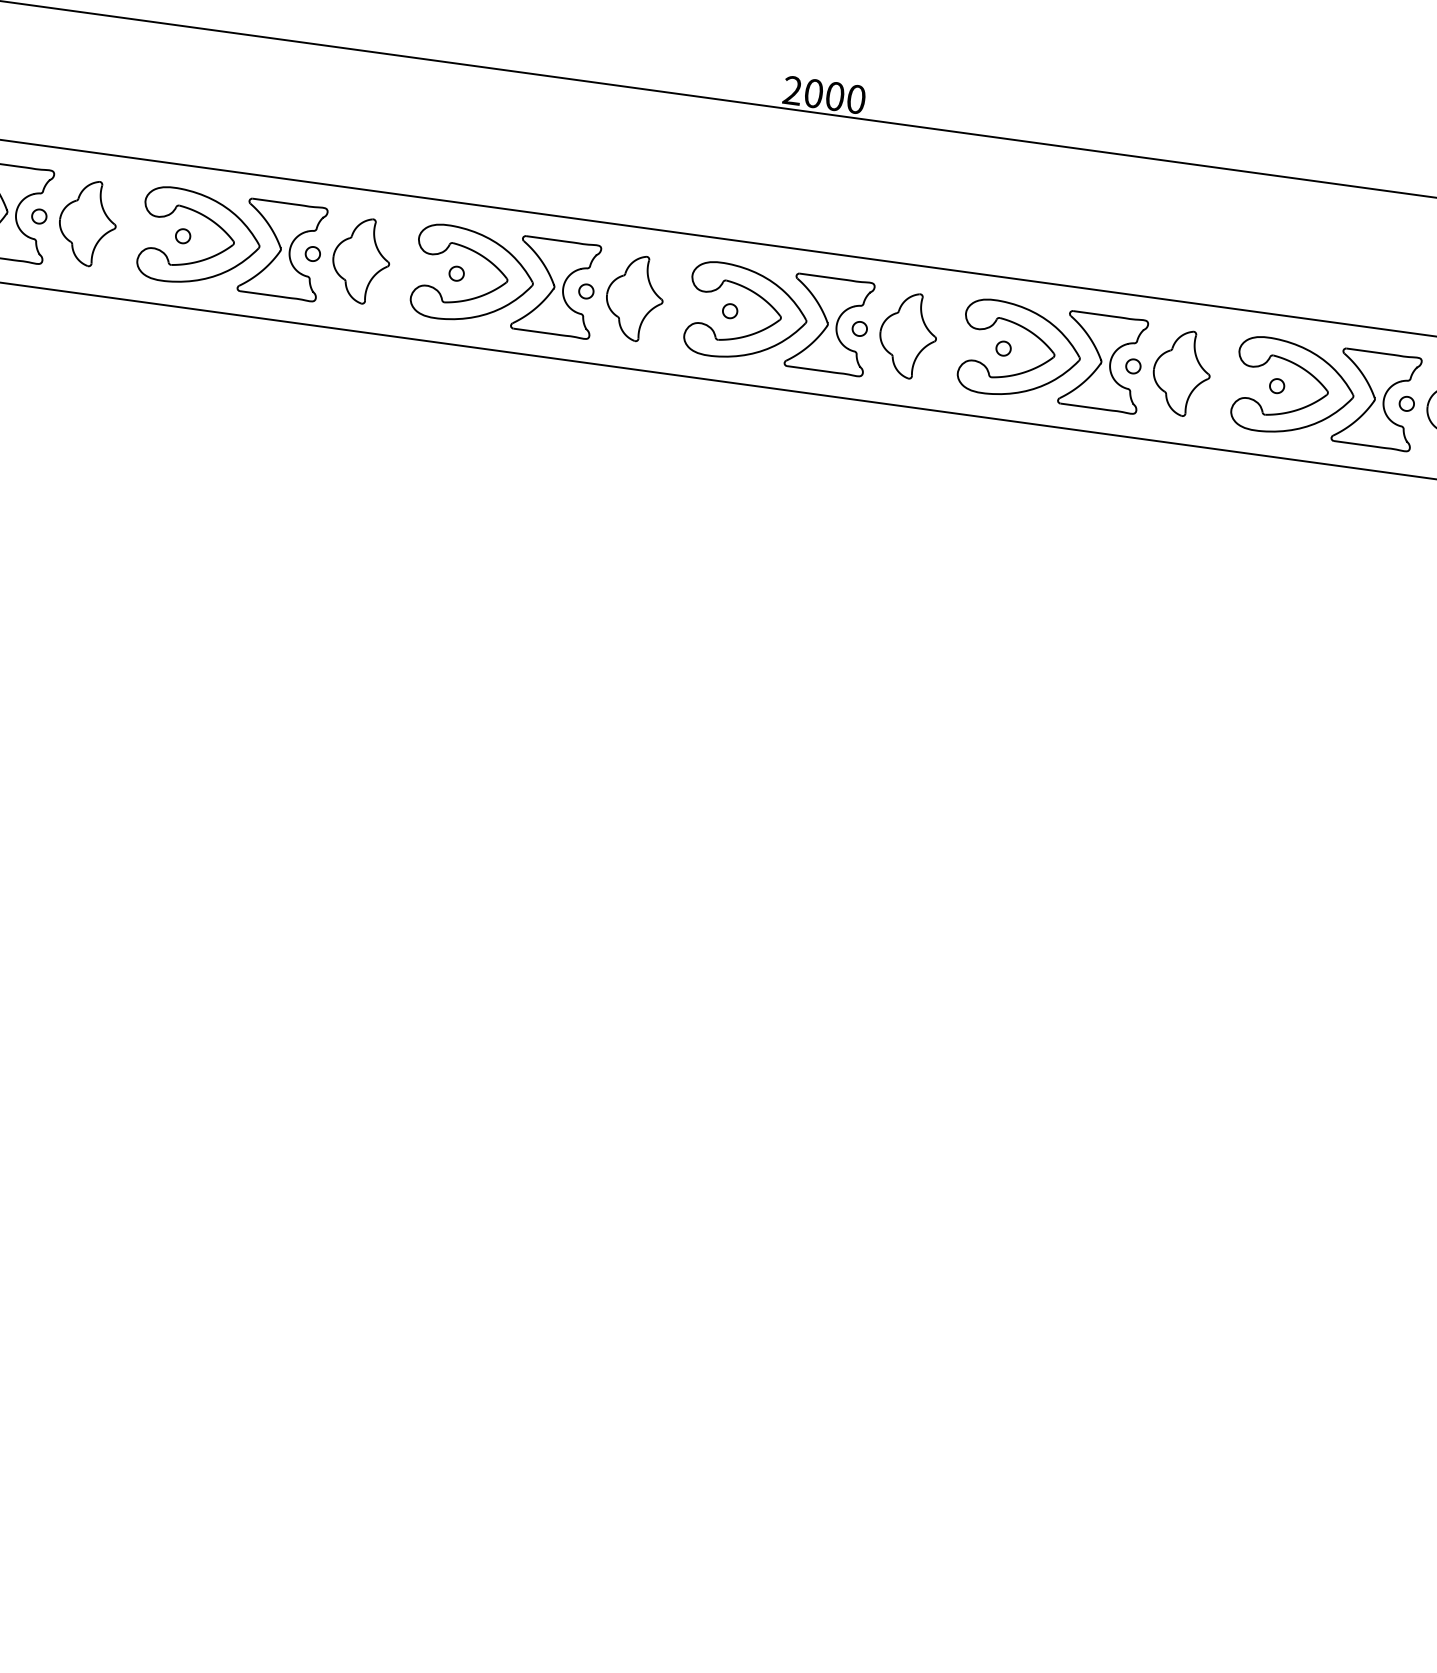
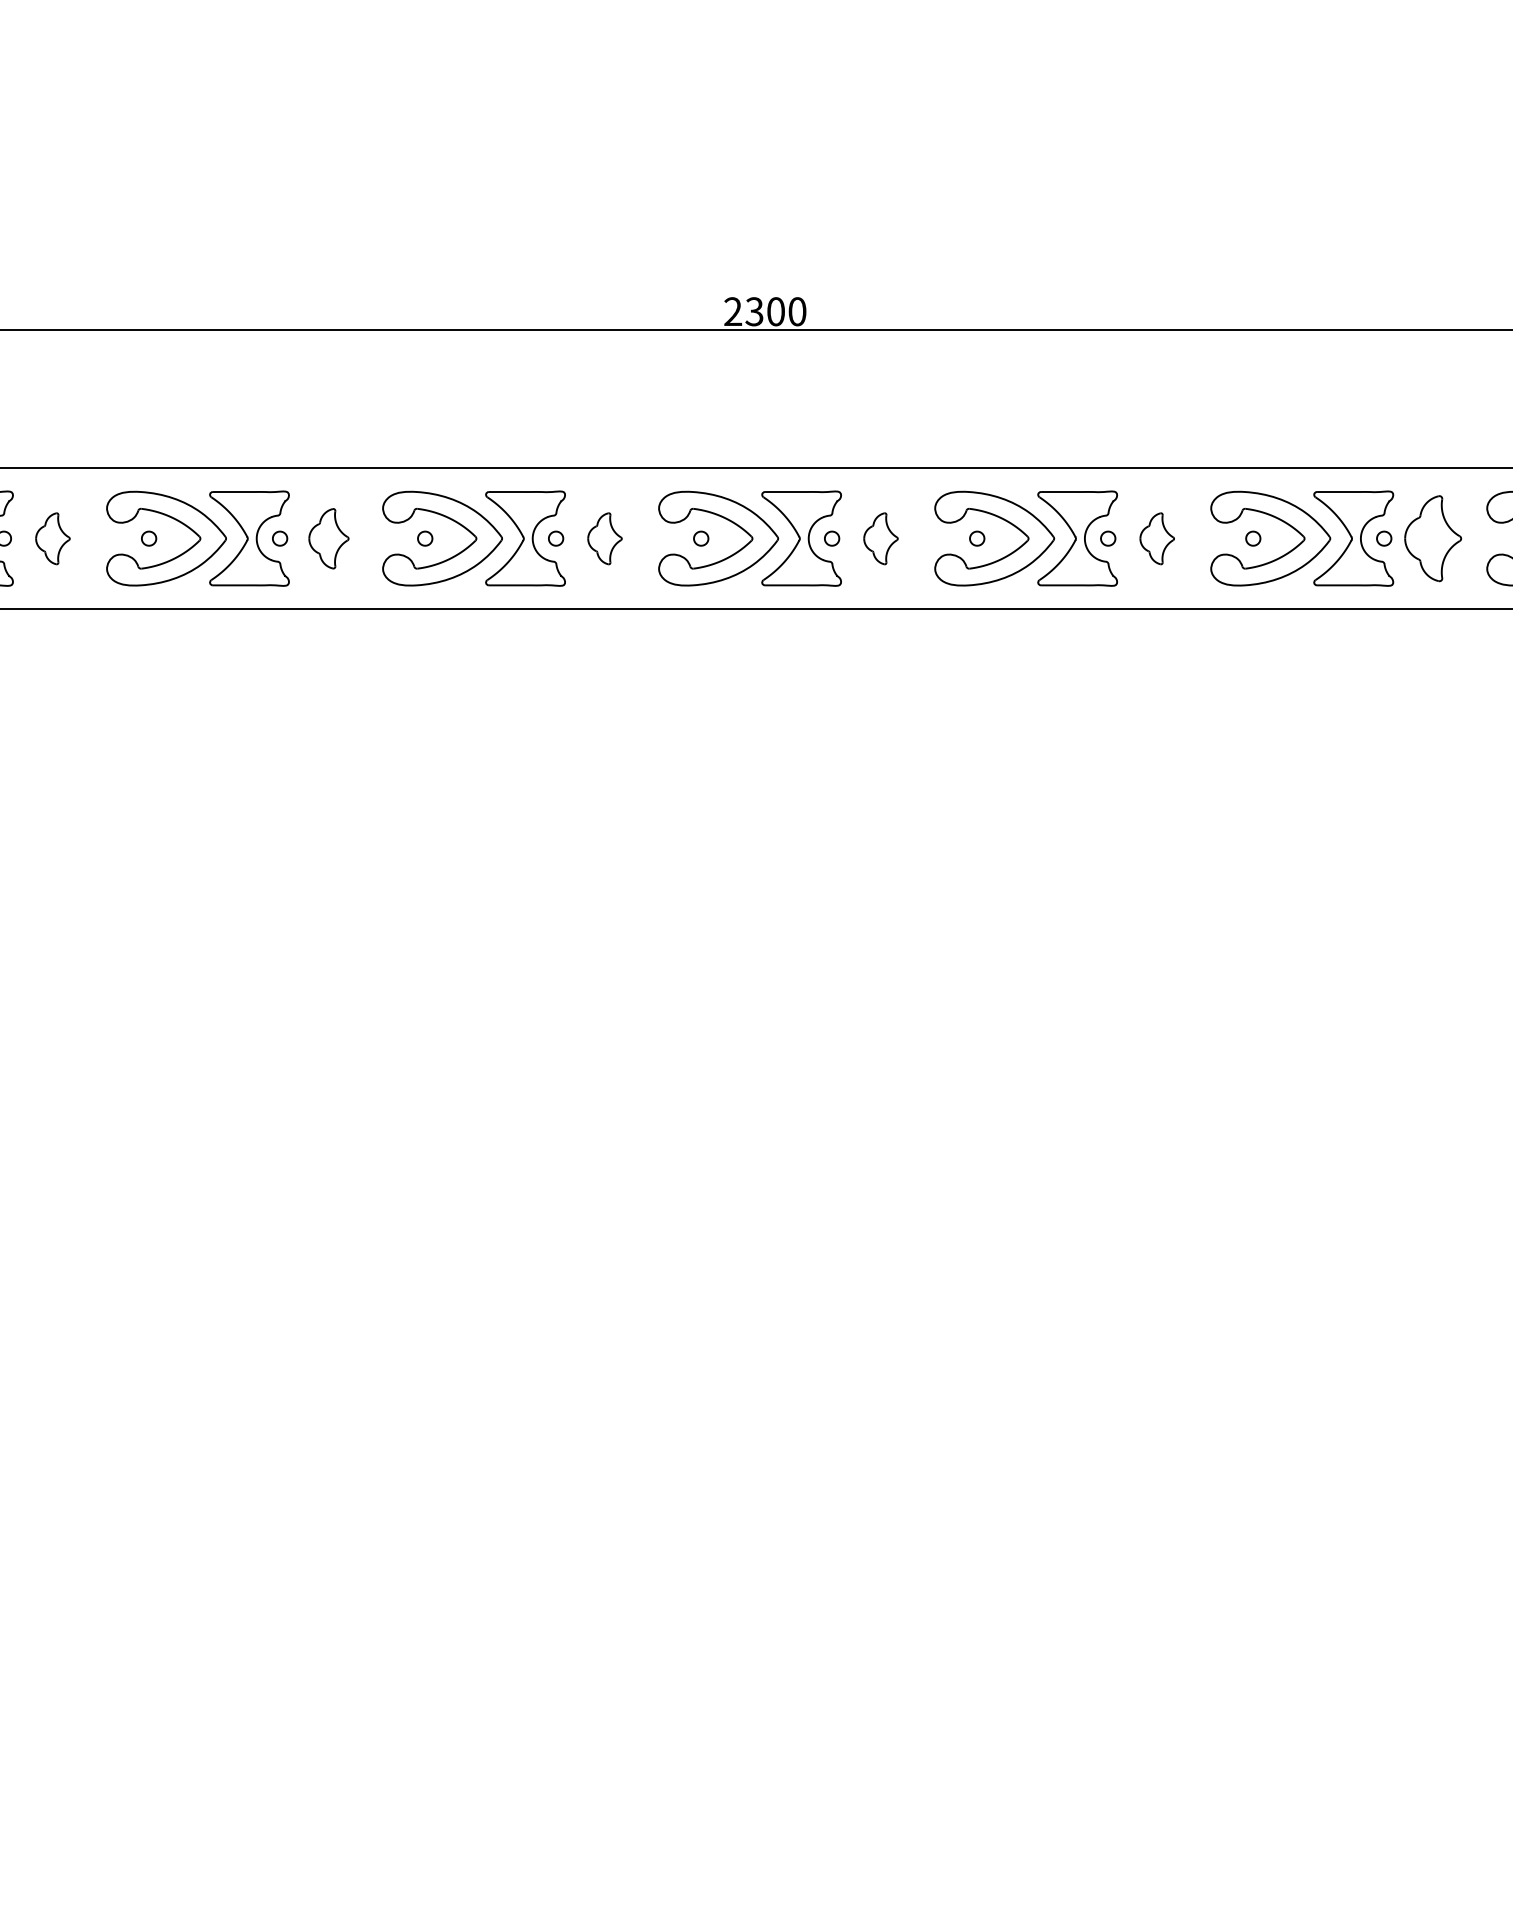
text: (813, 93) -> (754, 311), 2000 -> 2300
part: (87, 222) -> (52, 538), size x0.6
part: (360, 260) -> (328, 538), size x0.7
part: (634, 297) -> (604, 538), size x0.6
part: (907, 335) -> (880, 538), size x0.6
part: (1182, 372) -> (1157, 538), size x0.6

